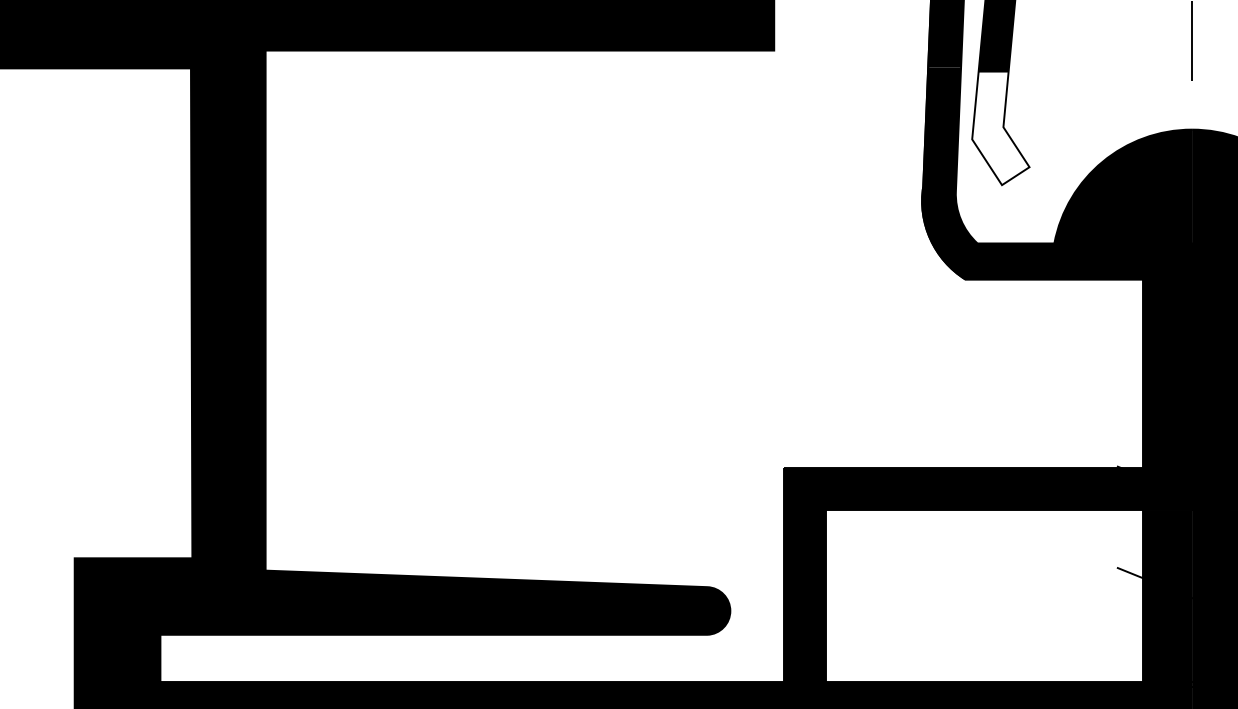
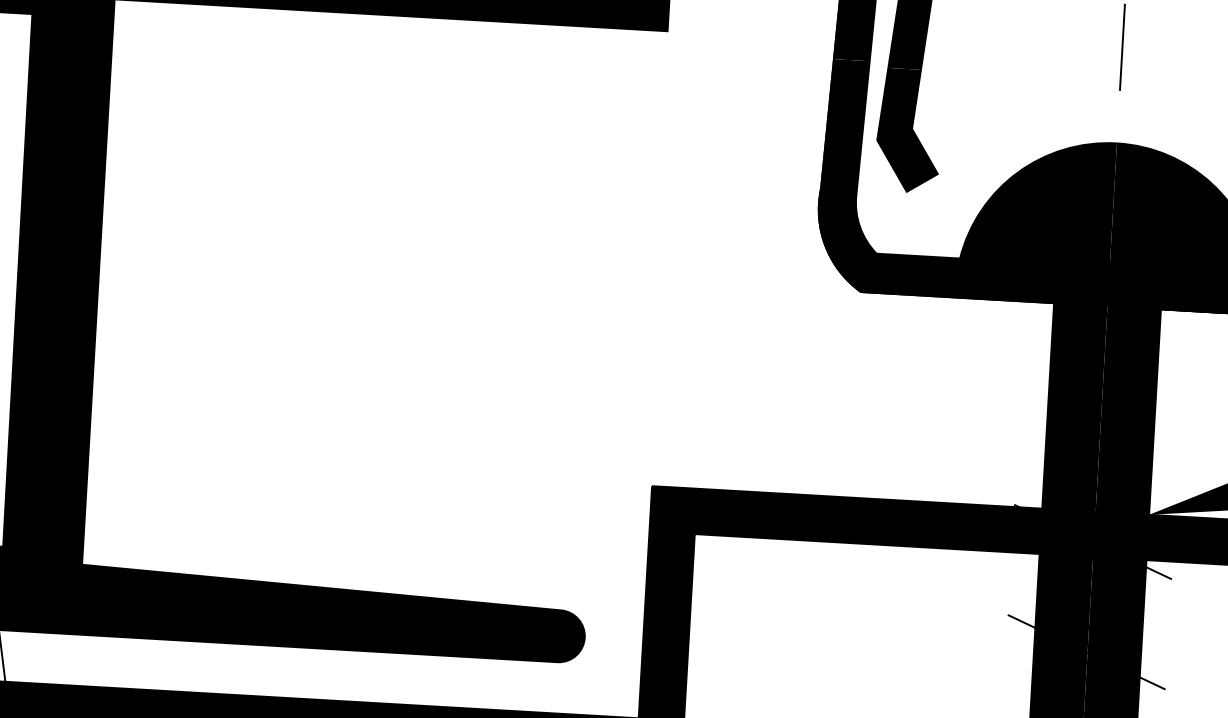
fill: (1000, 128) -> (908, 130), added

